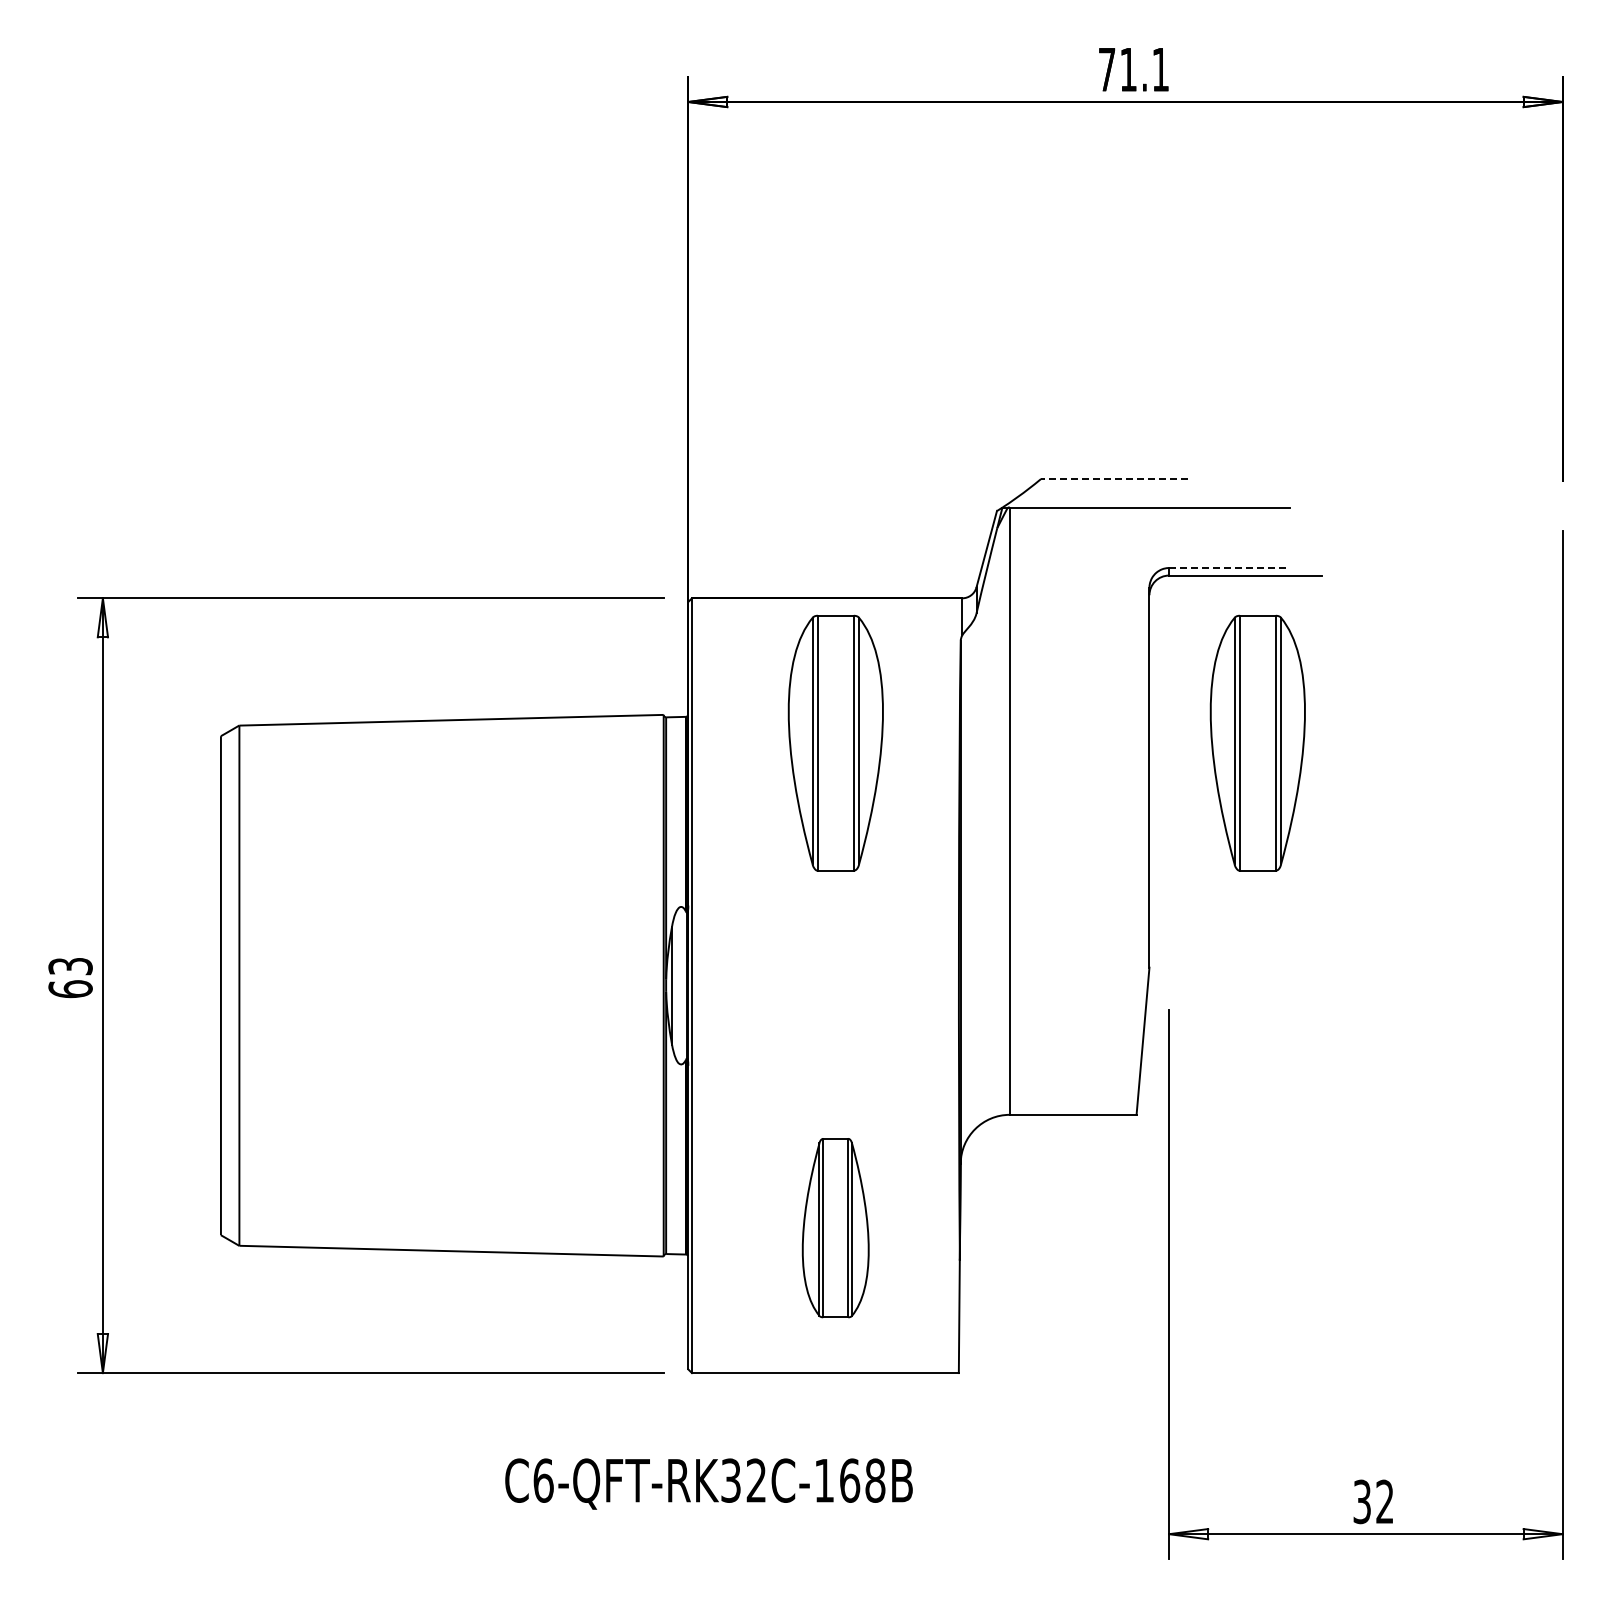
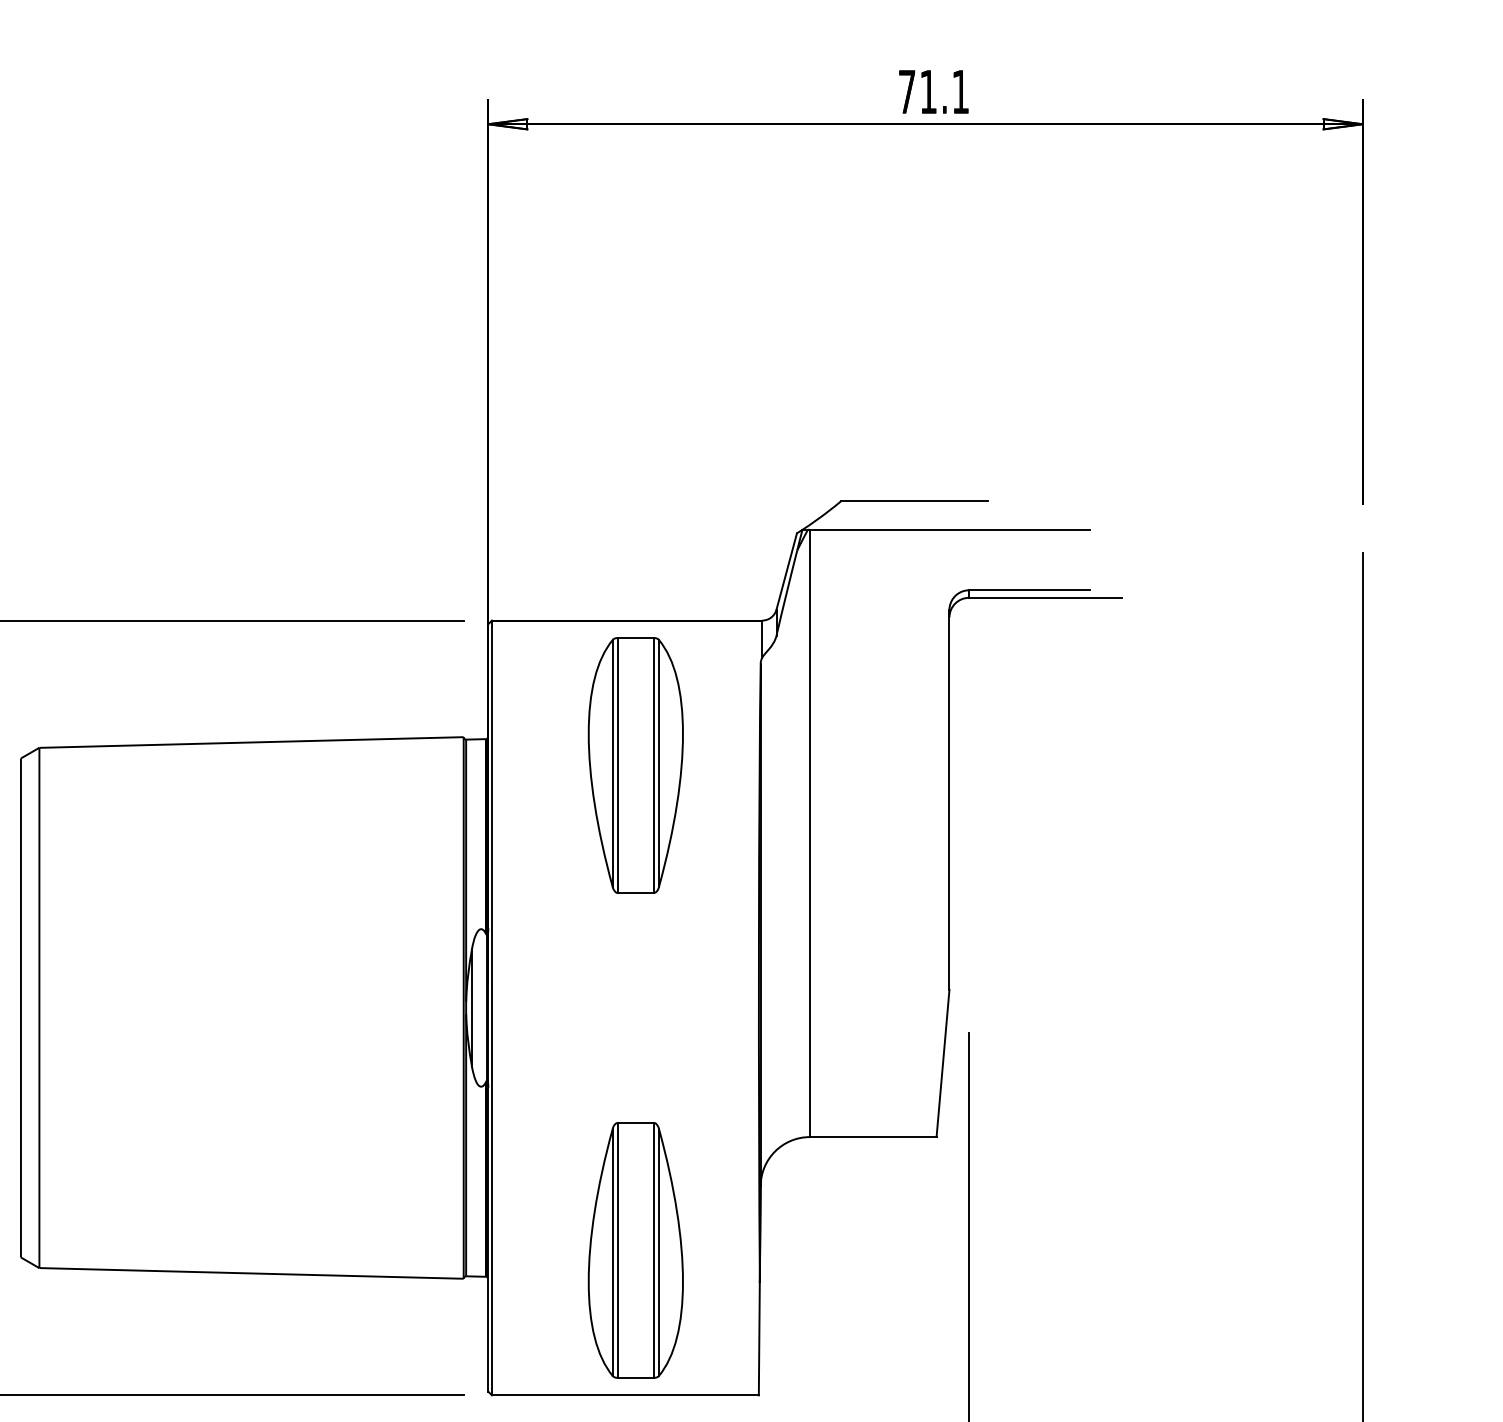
line: (1113, 479) -> (913, 501), dashed -> solid
line: (1230, 568) -> (1030, 590), dashed -> solid
part: (1257, 742) -> (1057, 764), removed
part: (835, 1227) -> (635, 1249), size x1.43

